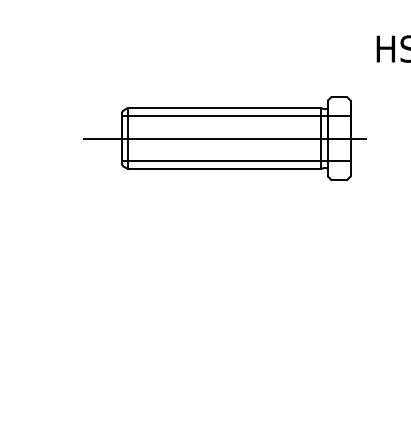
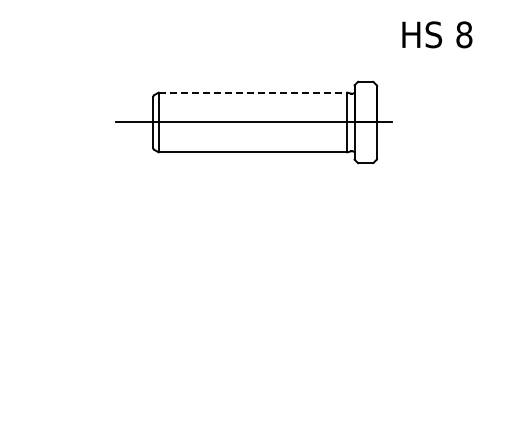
line: (224, 107) -> (253, 92), solid -> dashed
line: (236, 116) -> (265, 100), removed
line: (236, 161) -> (265, 144), removed

